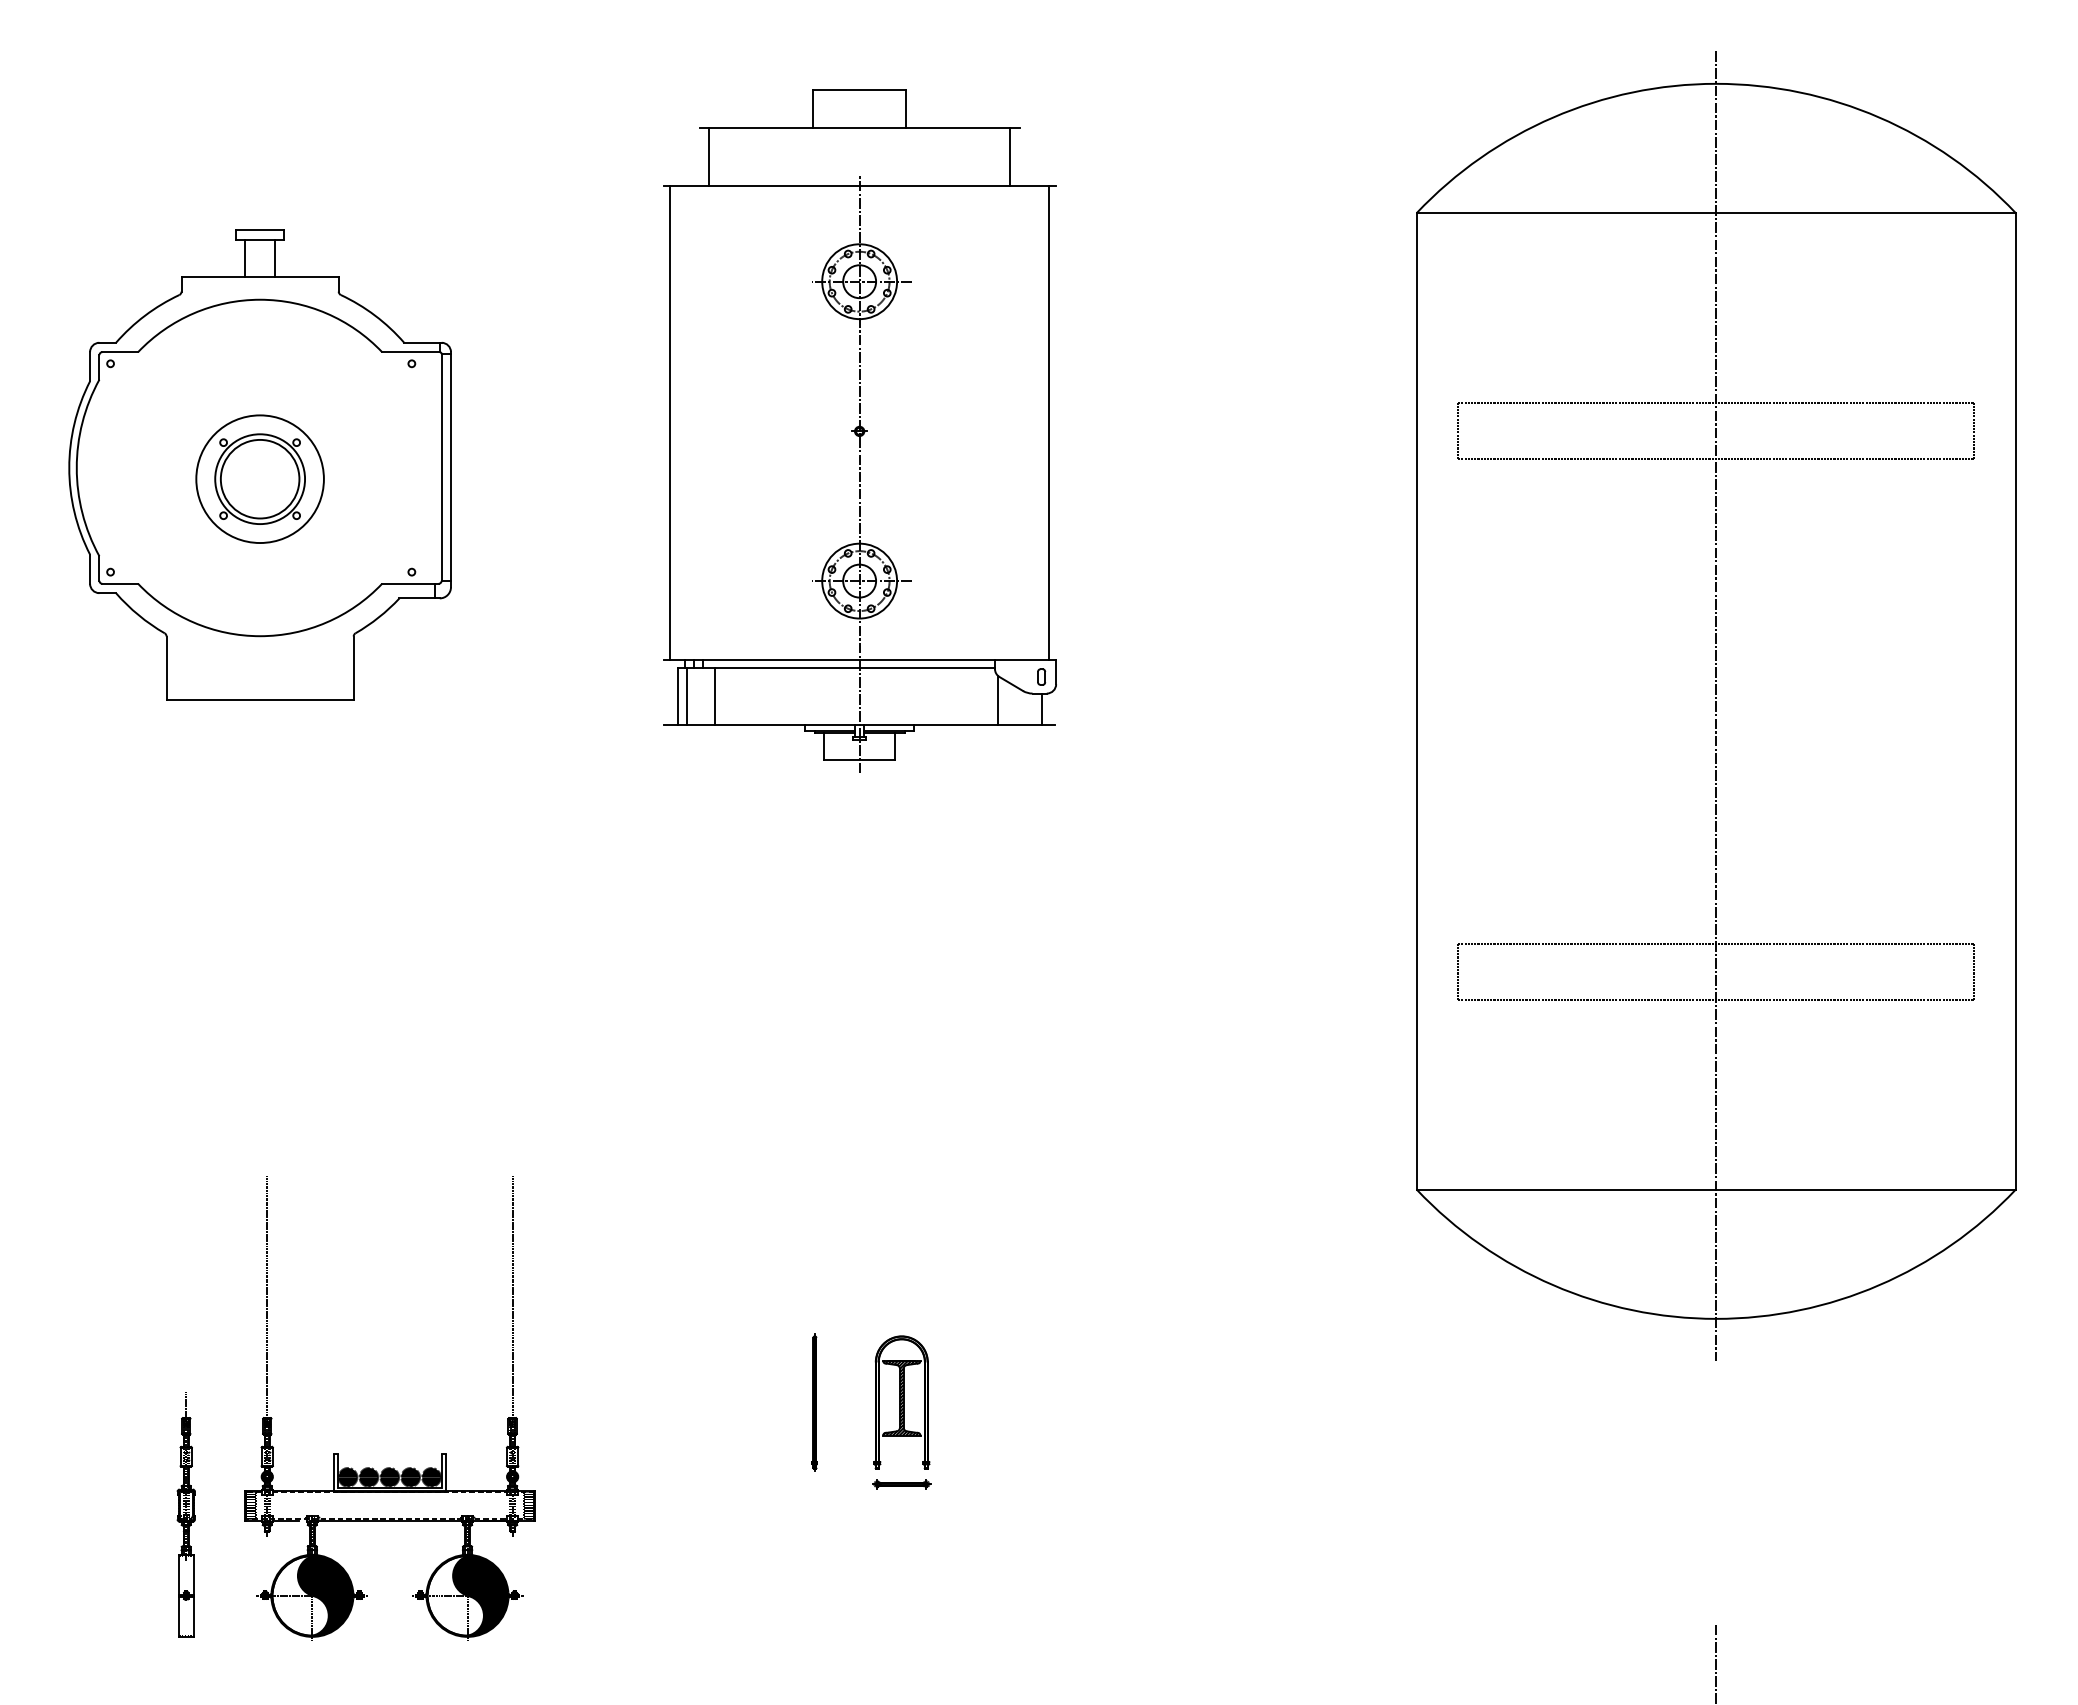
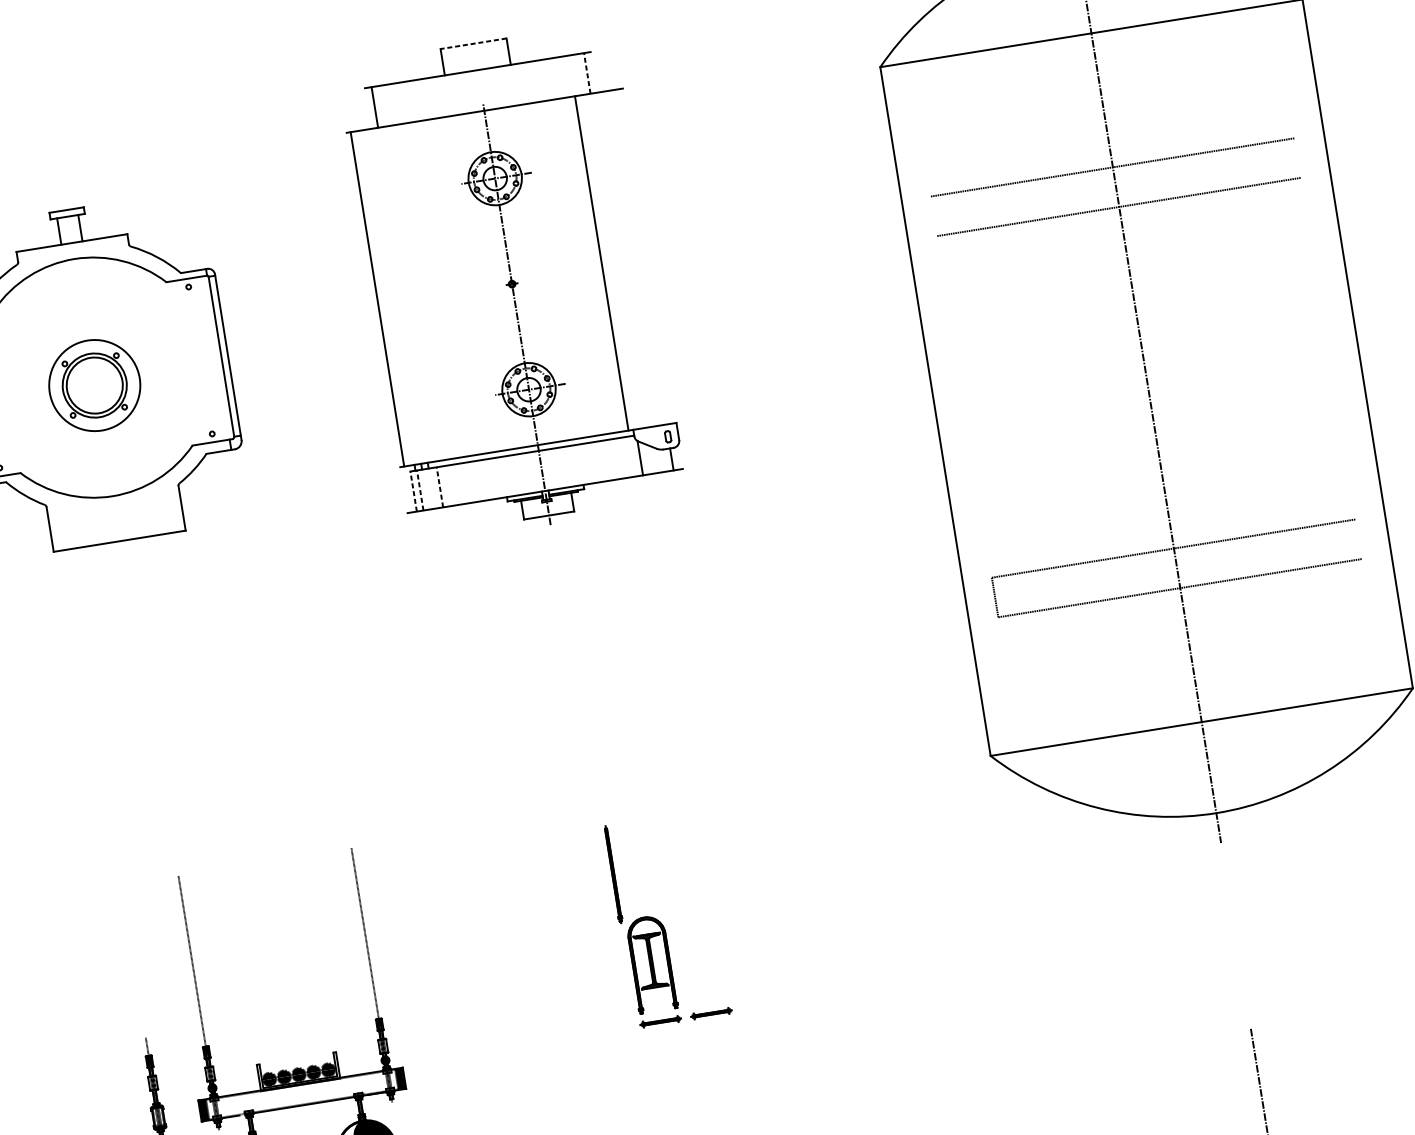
line: (859, 90) -> (473, 43), solid -> dashed
line: (1010, 156) -> (587, 73), solid -> dashed
line: (1049, 422) -> (601, 263), moved
line: (1458, 431) -> (934, 216), removed
line: (1974, 431) -> (1298, 158), removed
line: (677, 695) -> (413, 490), solid -> dashed
line: (686, 695) -> (419, 489), solid -> dashed
line: (714, 695) -> (439, 486), solid -> dashed
line: (1974, 971) -> (1359, 539), removed
part: (814, 1402) -> (613, 874), moved
part: (973, 1484) -> (711, 1013), added

